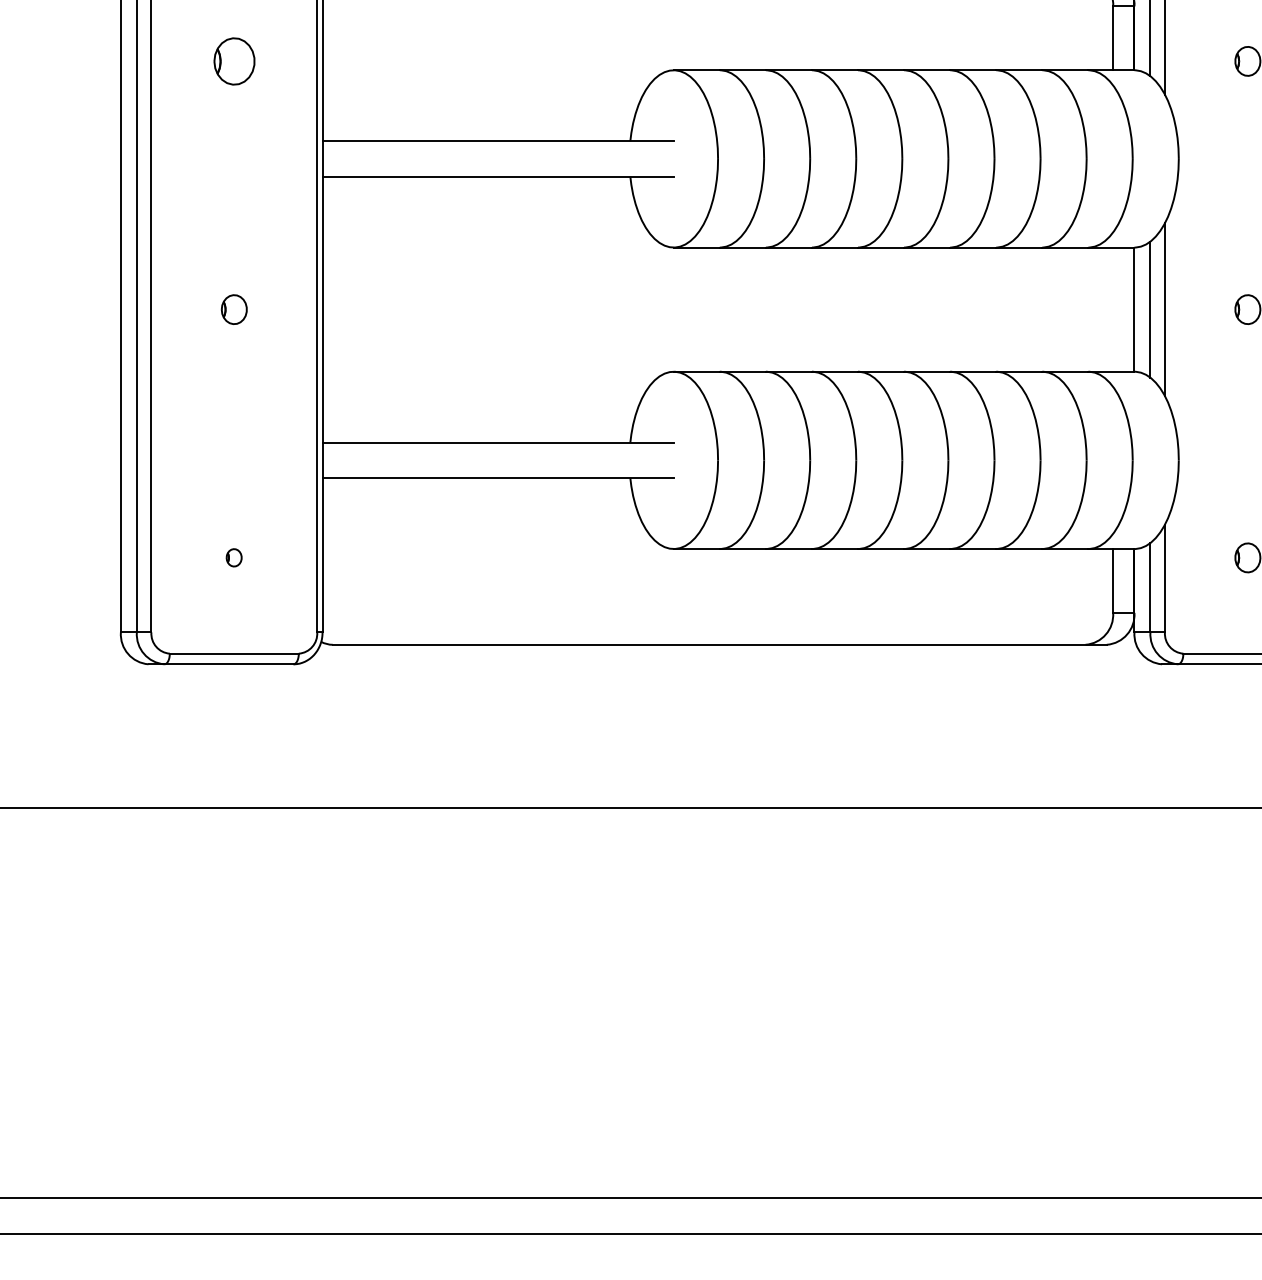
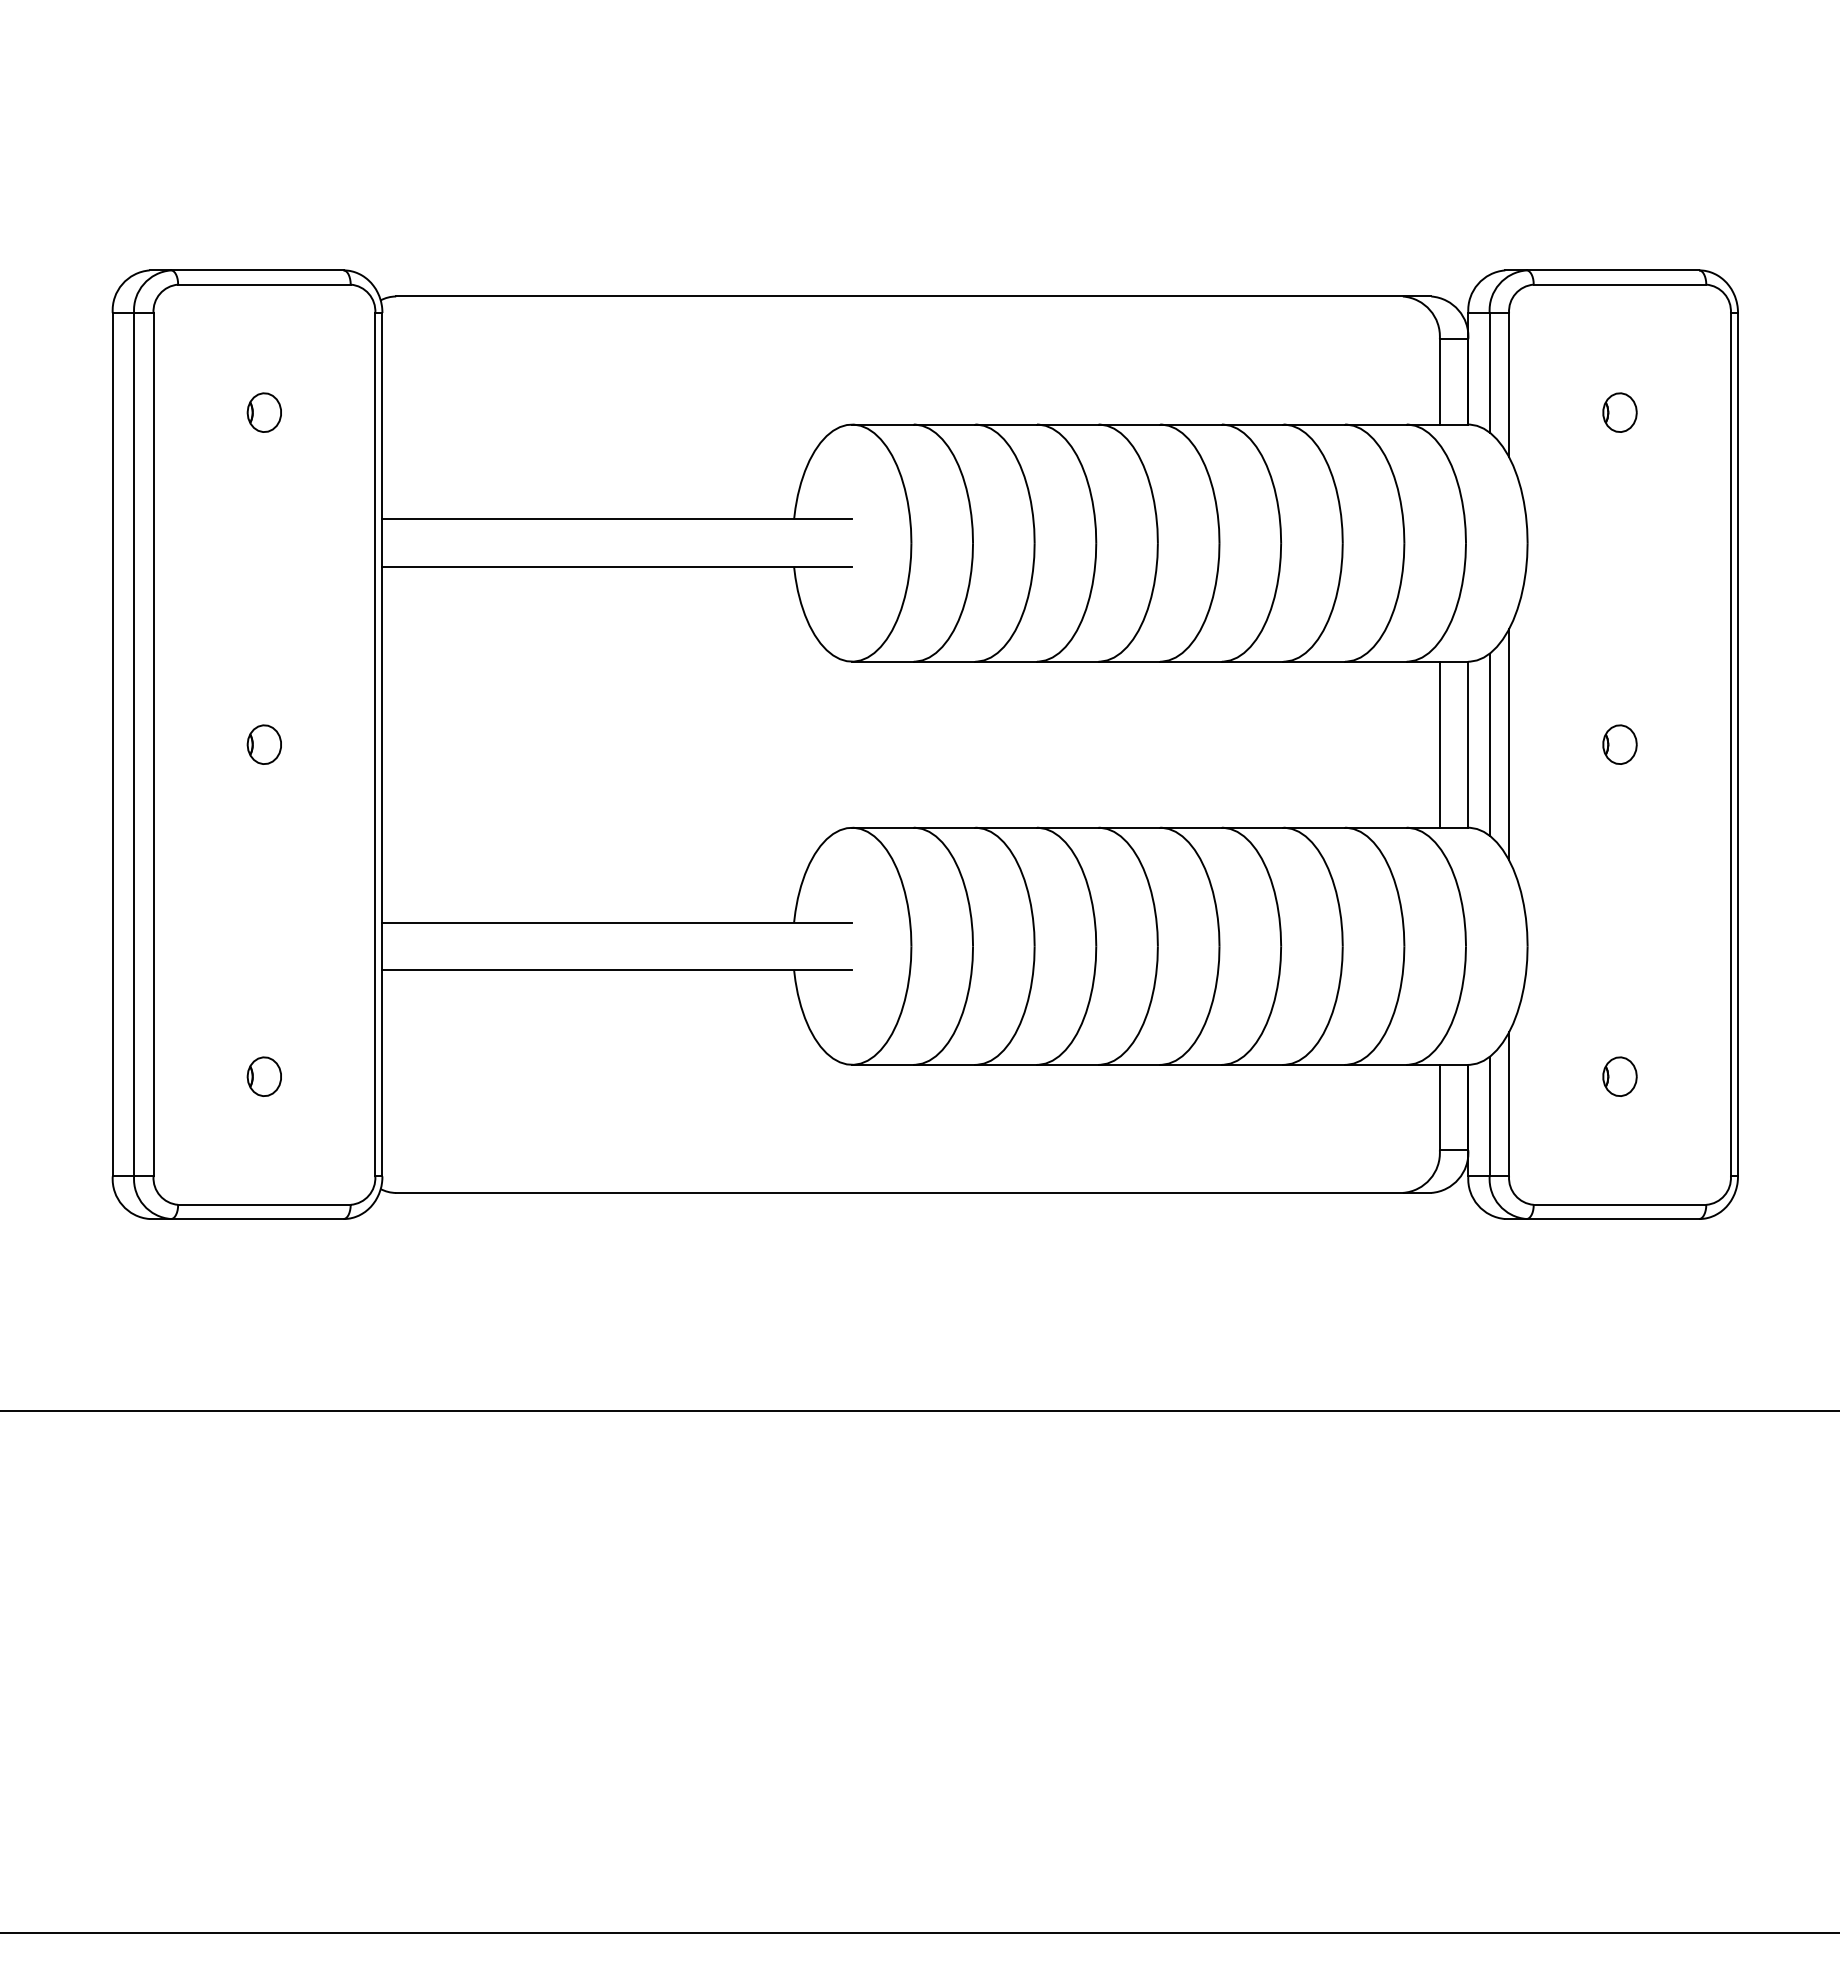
part: (233, 61) -> (263, 412), size x0.62
line: (1112, 309) -> (1439, 744), added
part: (233, 557) -> (263, 1076), size x1.67

